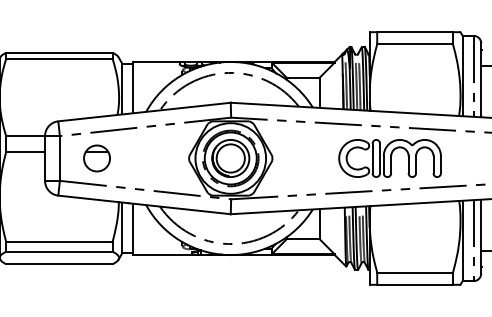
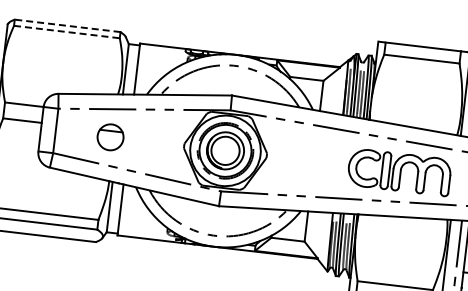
line: (58, 52) -> (66, 25), solid -> dashed
line: (59, 58) -> (67, 31), solid -> dashed
part: (96, 158) -> (110, 137), moved
part: (389, 158) -> (398, 172), moved

